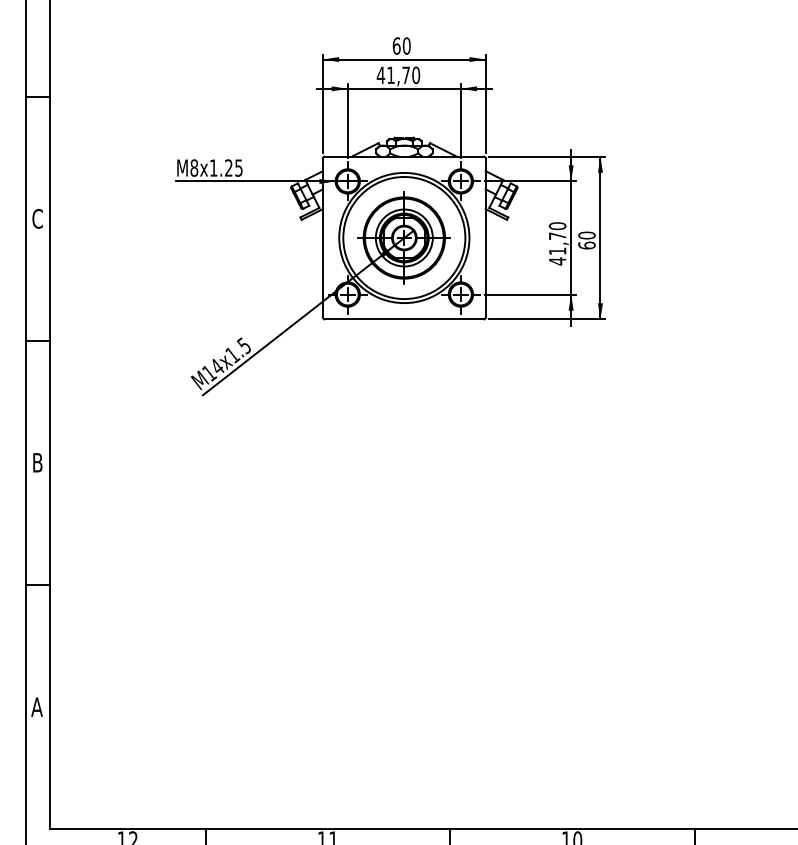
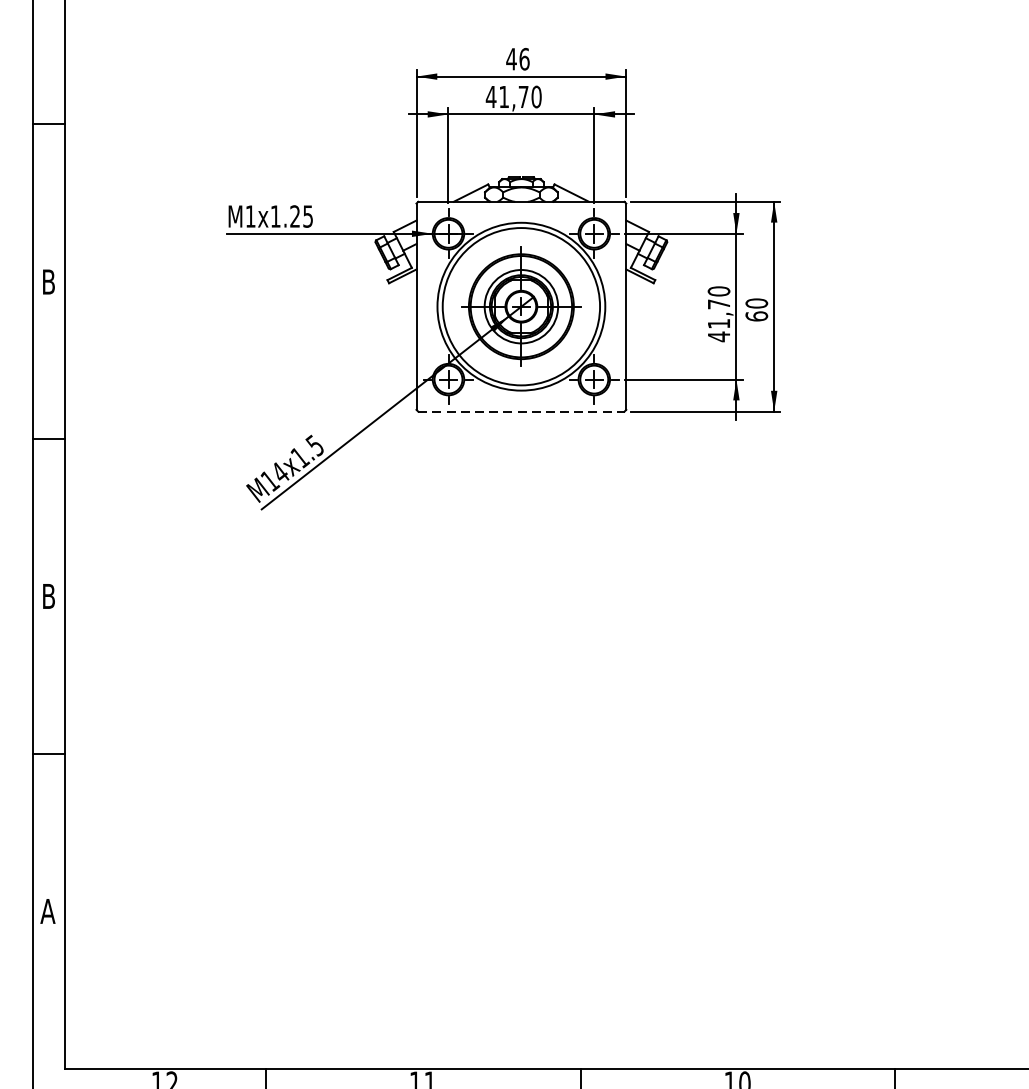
text: (401, 45) -> (517, 58), 60 -> 46
text: (194, 167) -> (250, 215), M8x1.25 -> M1x1.25
text: (37, 218) -> (48, 281), C -> B
line: (404, 319) -> (521, 411), solid -> dashed

